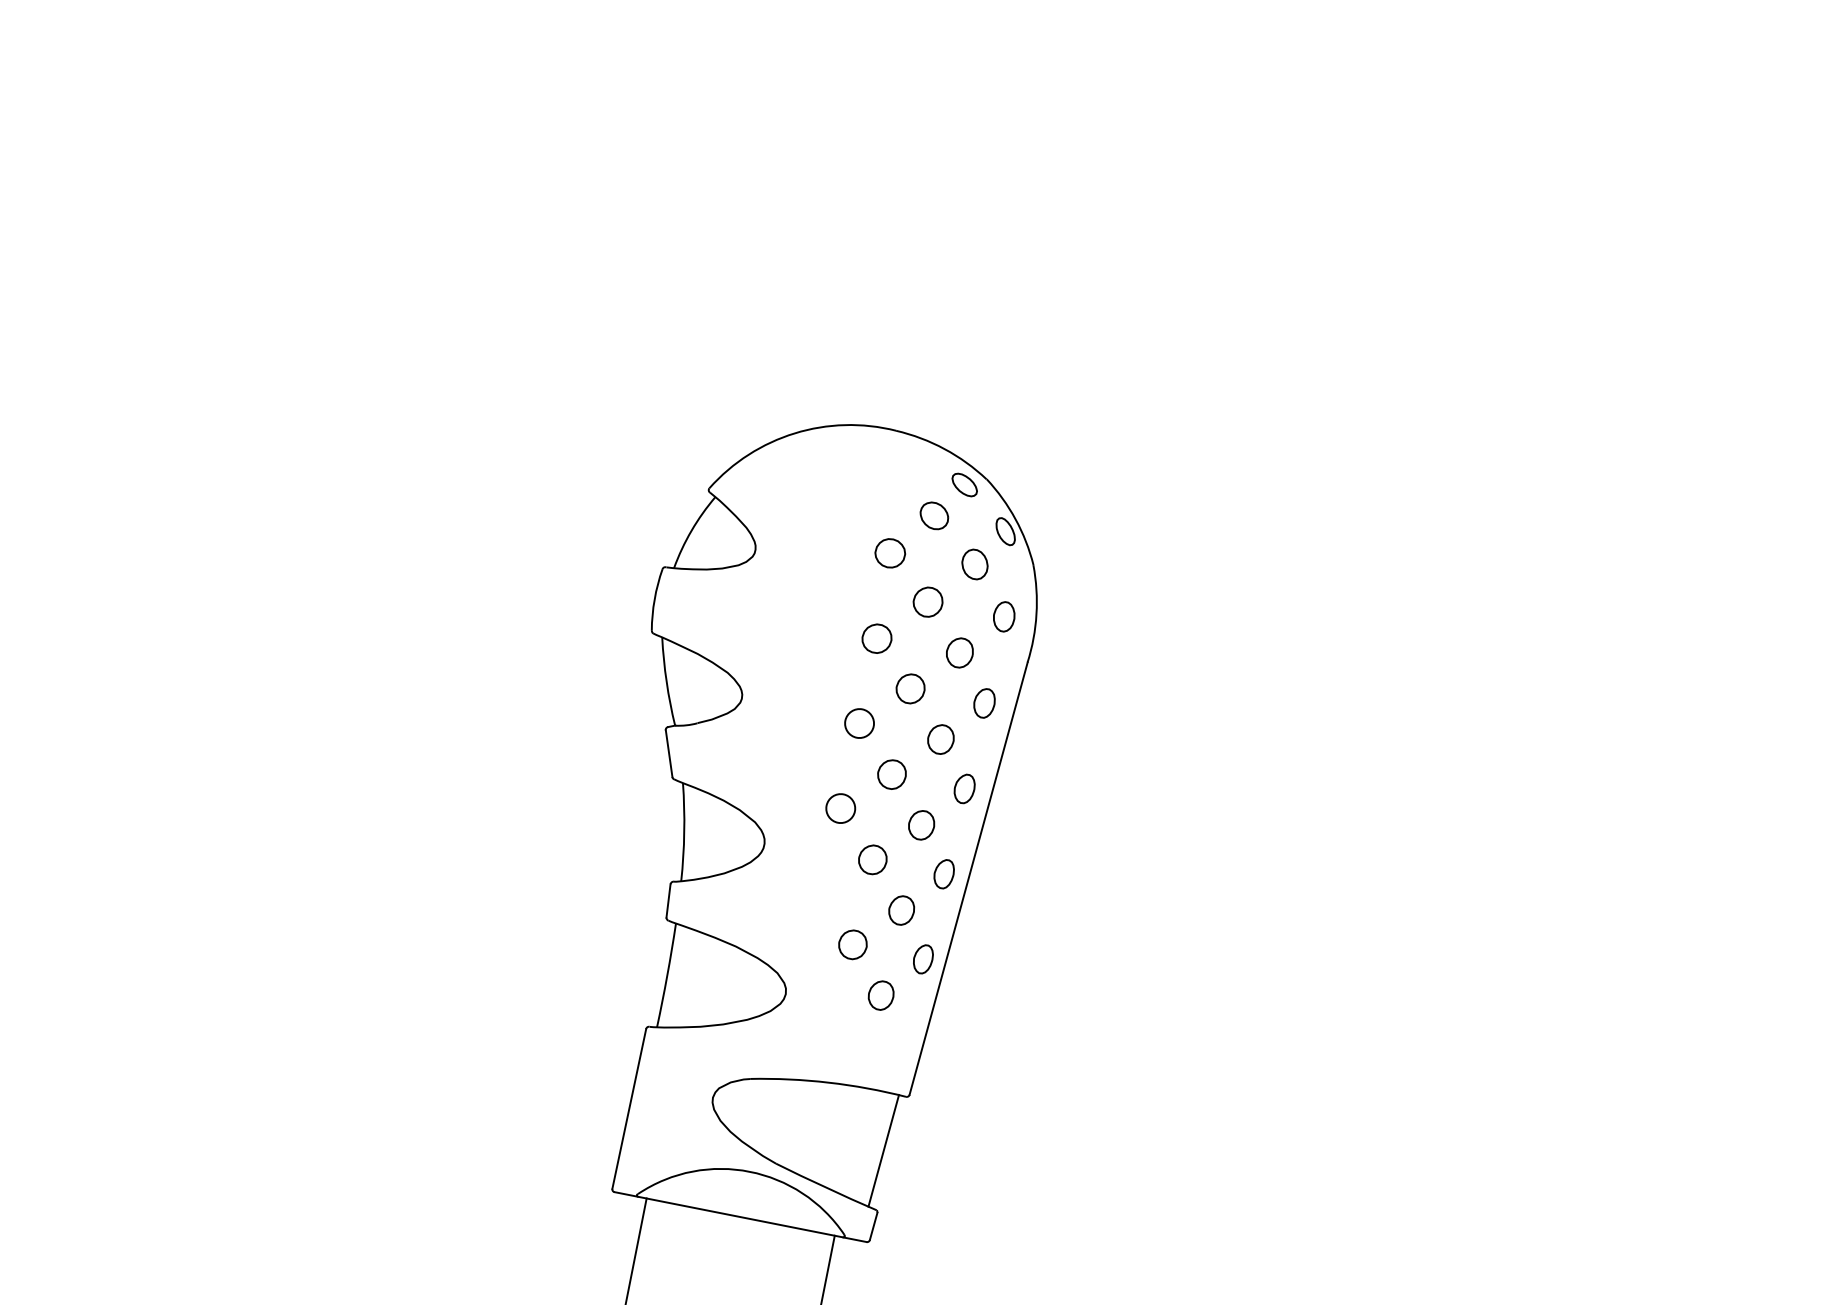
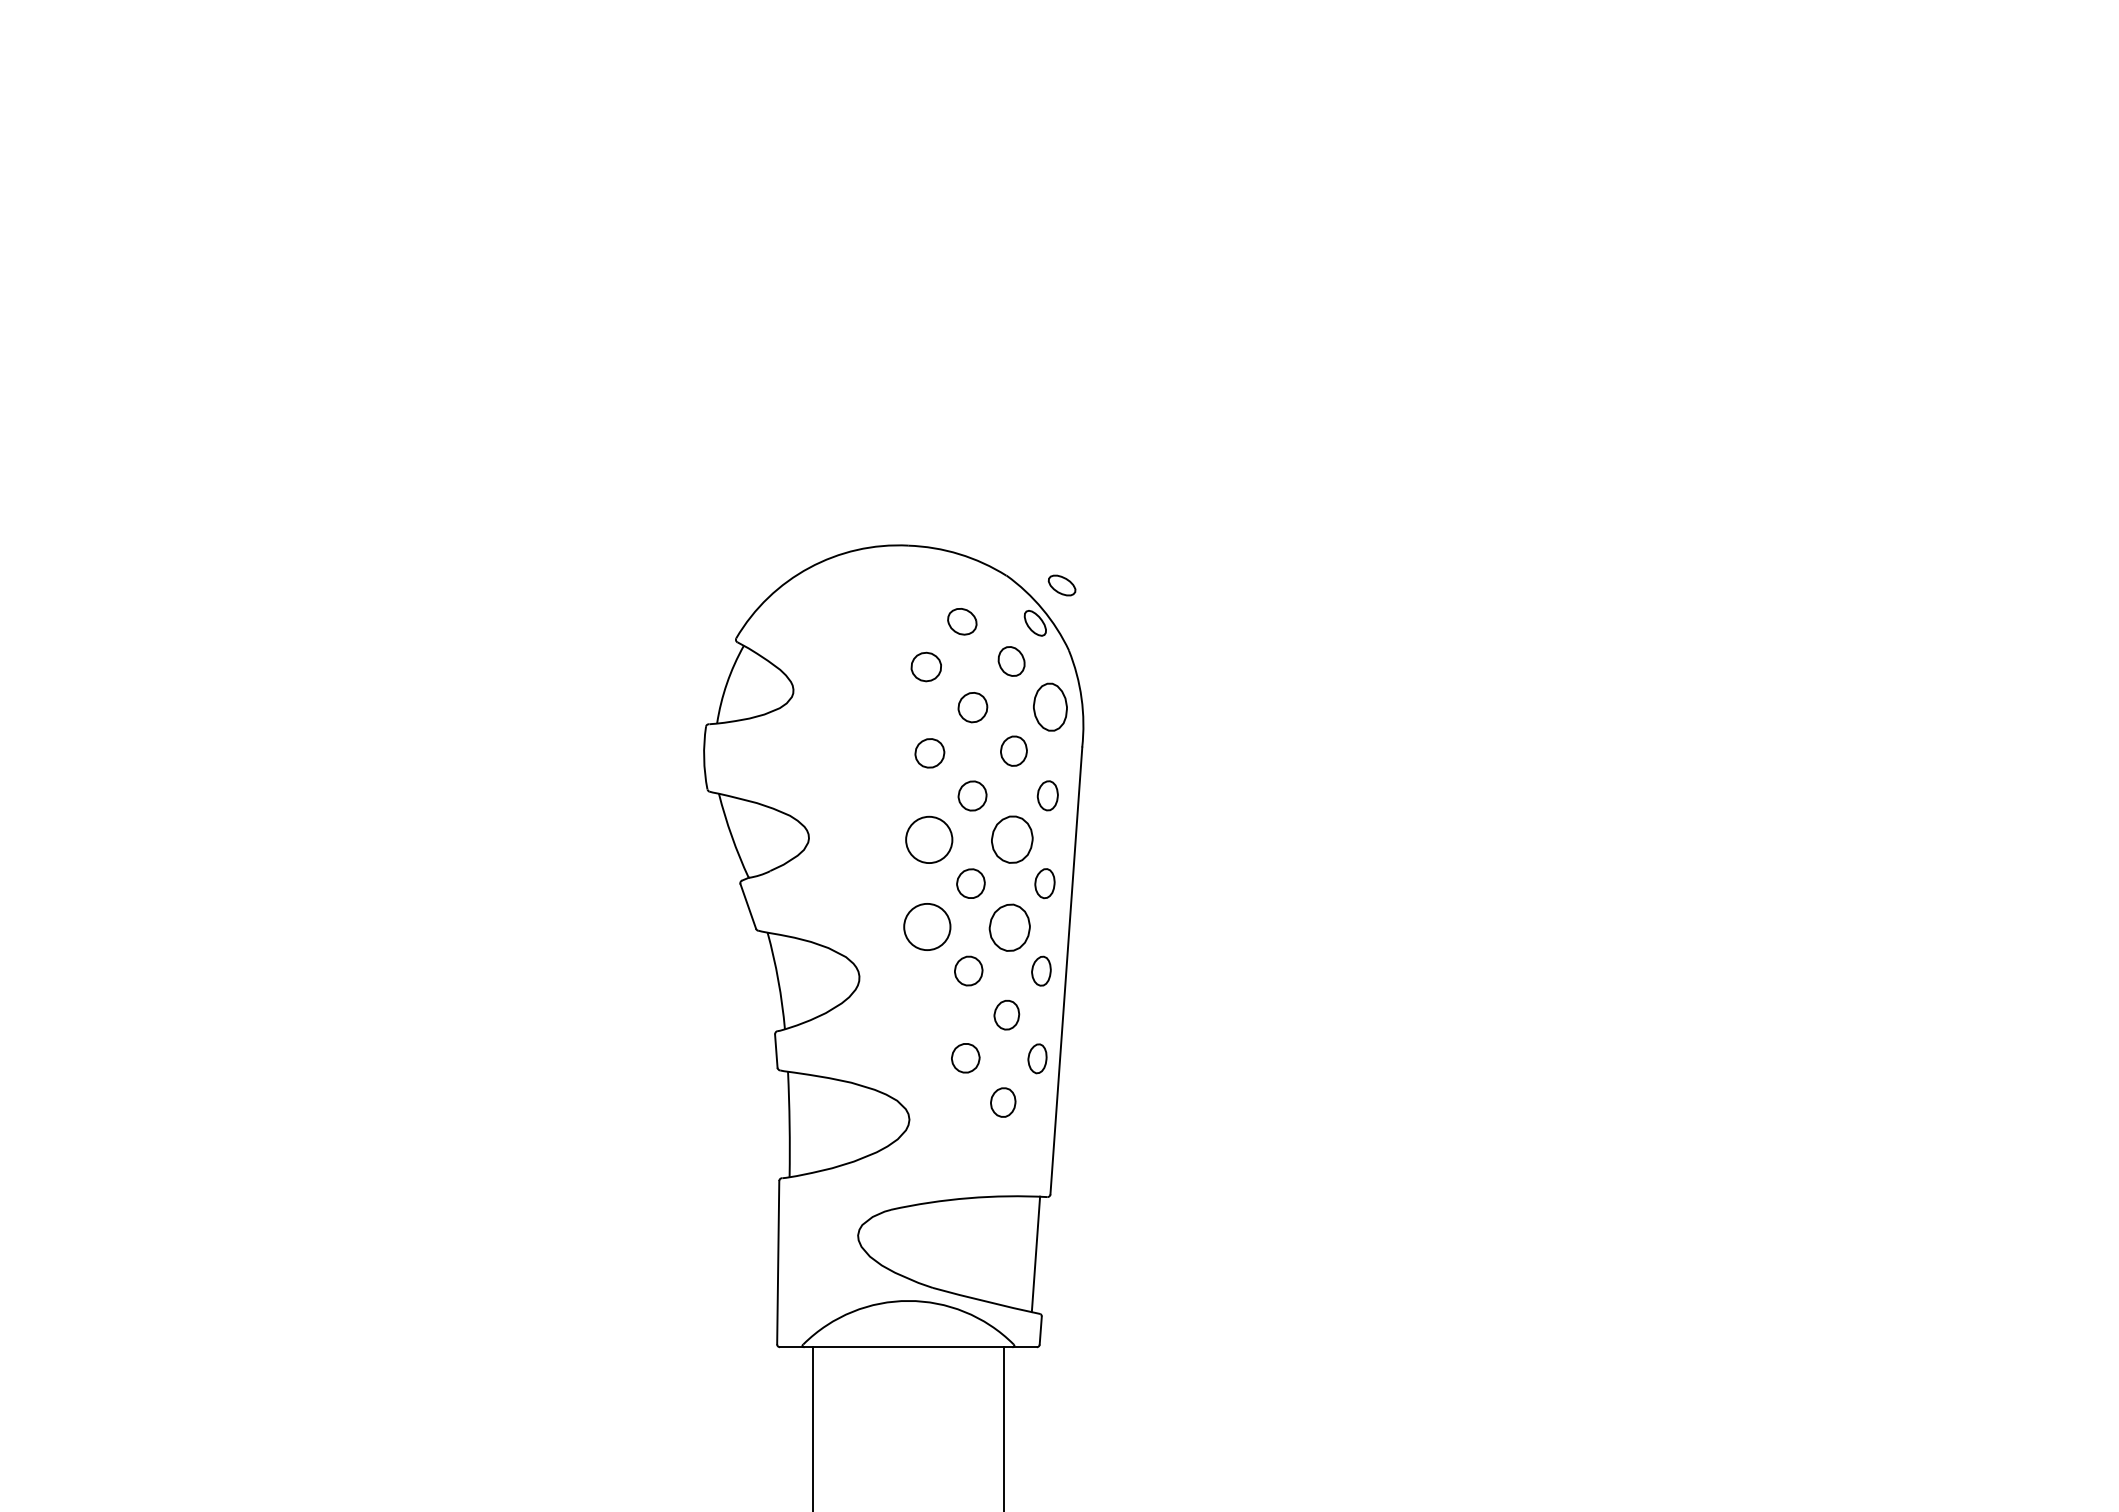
part: (964, 484) -> (1061, 585), moved
part: (1004, 616) -> (1050, 706), size x1.6
circle: (858, 722) -> (928, 839), size x1.6
part: (940, 739) -> (1011, 839), size x1.6
circle: (840, 807) -> (926, 926), size x1.6
part: (921, 825) -> (1009, 927), size x1.6

